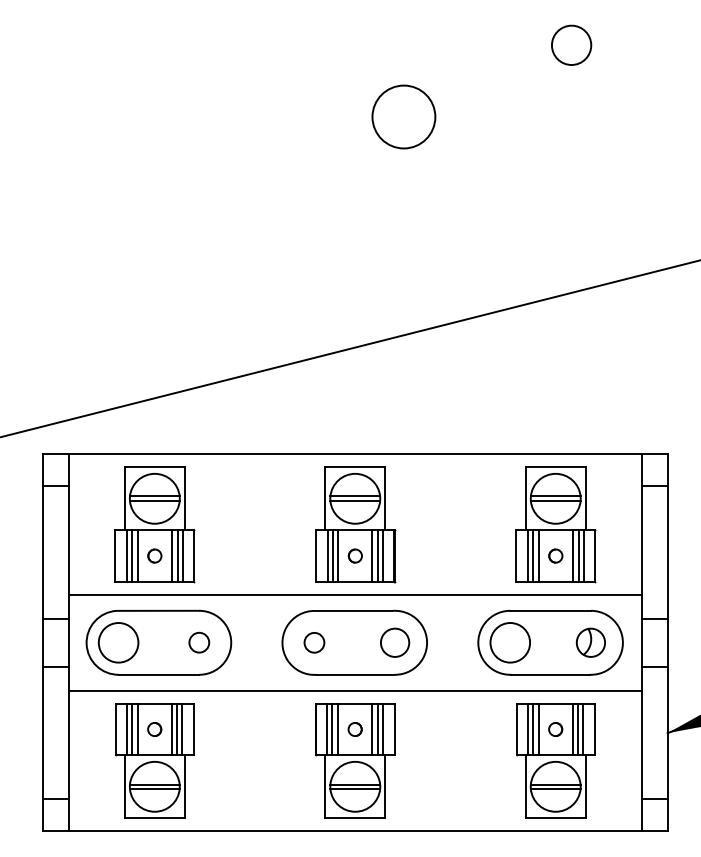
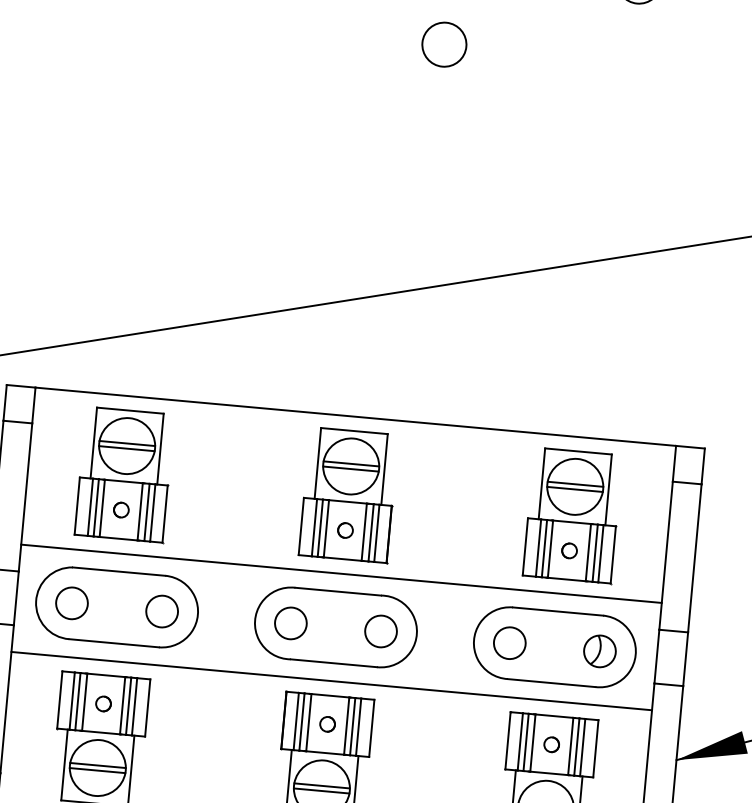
circle: (403, 116) -> (443, 44), size x0.62
circle: (118, 642) -> (71, 603), size x0.71
circle: (199, 642) -> (162, 611), size x1.43
circle: (314, 642) -> (290, 622), size x1.43
circle: (510, 642) -> (510, 642), size x0.71

